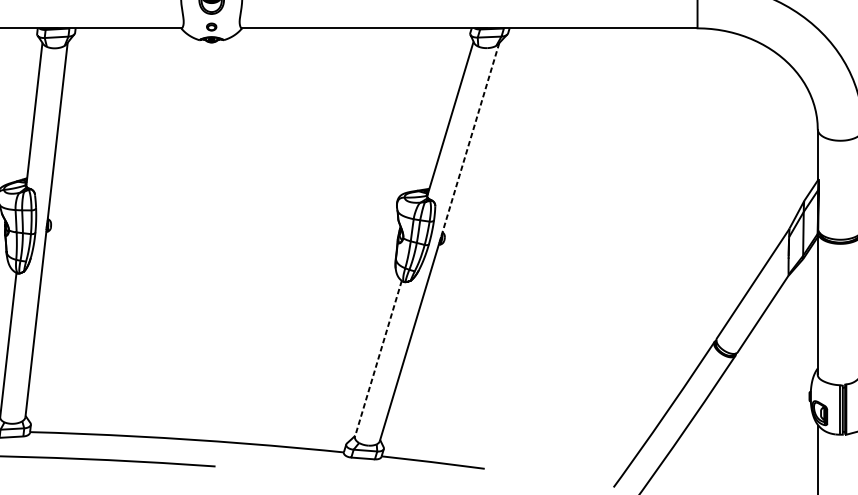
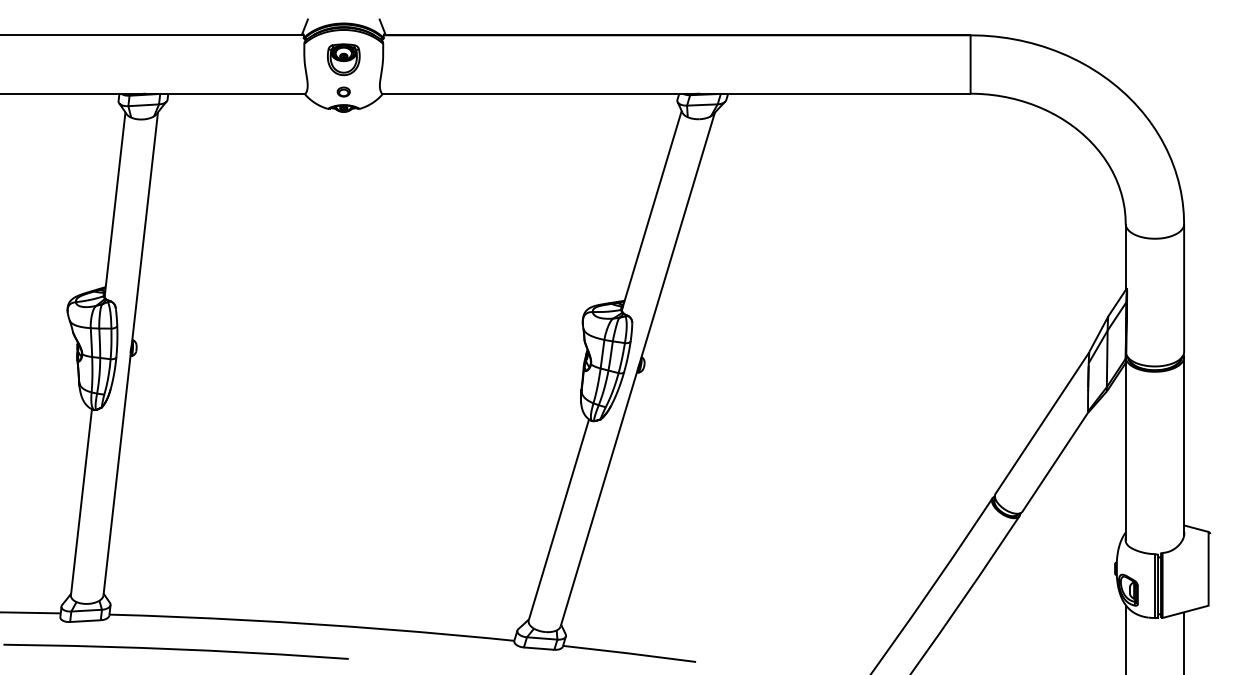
line: (470, 139) -> (677, 237), dashed -> solid
line: (378, 358) -> (558, 519), dashed -> solid

